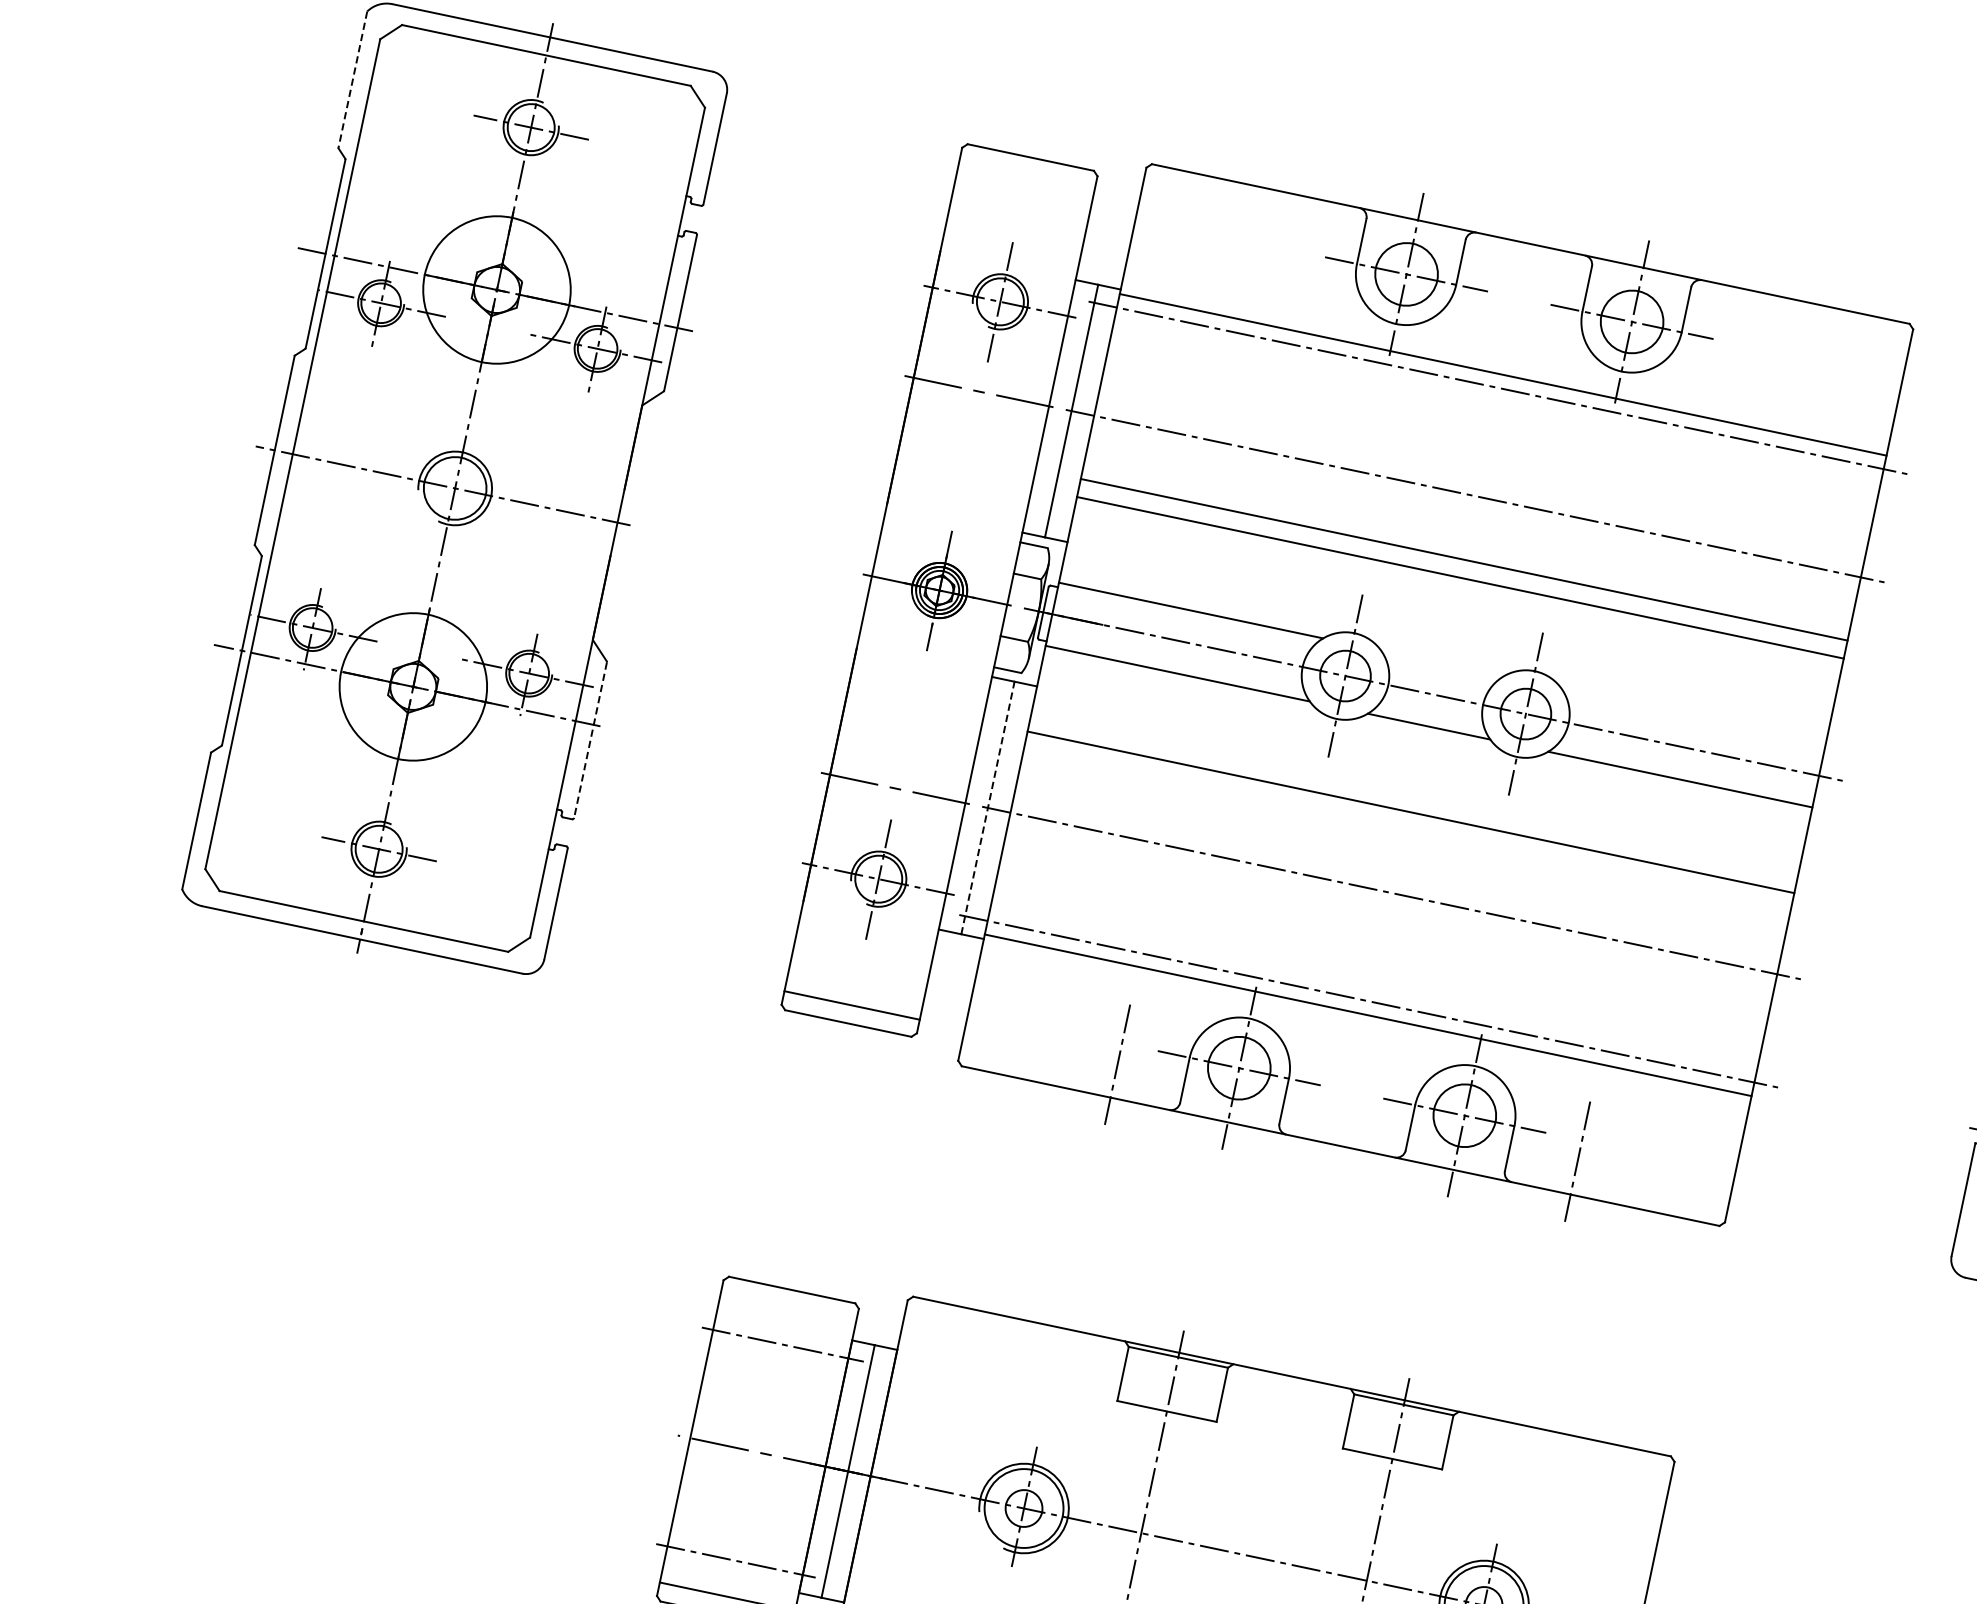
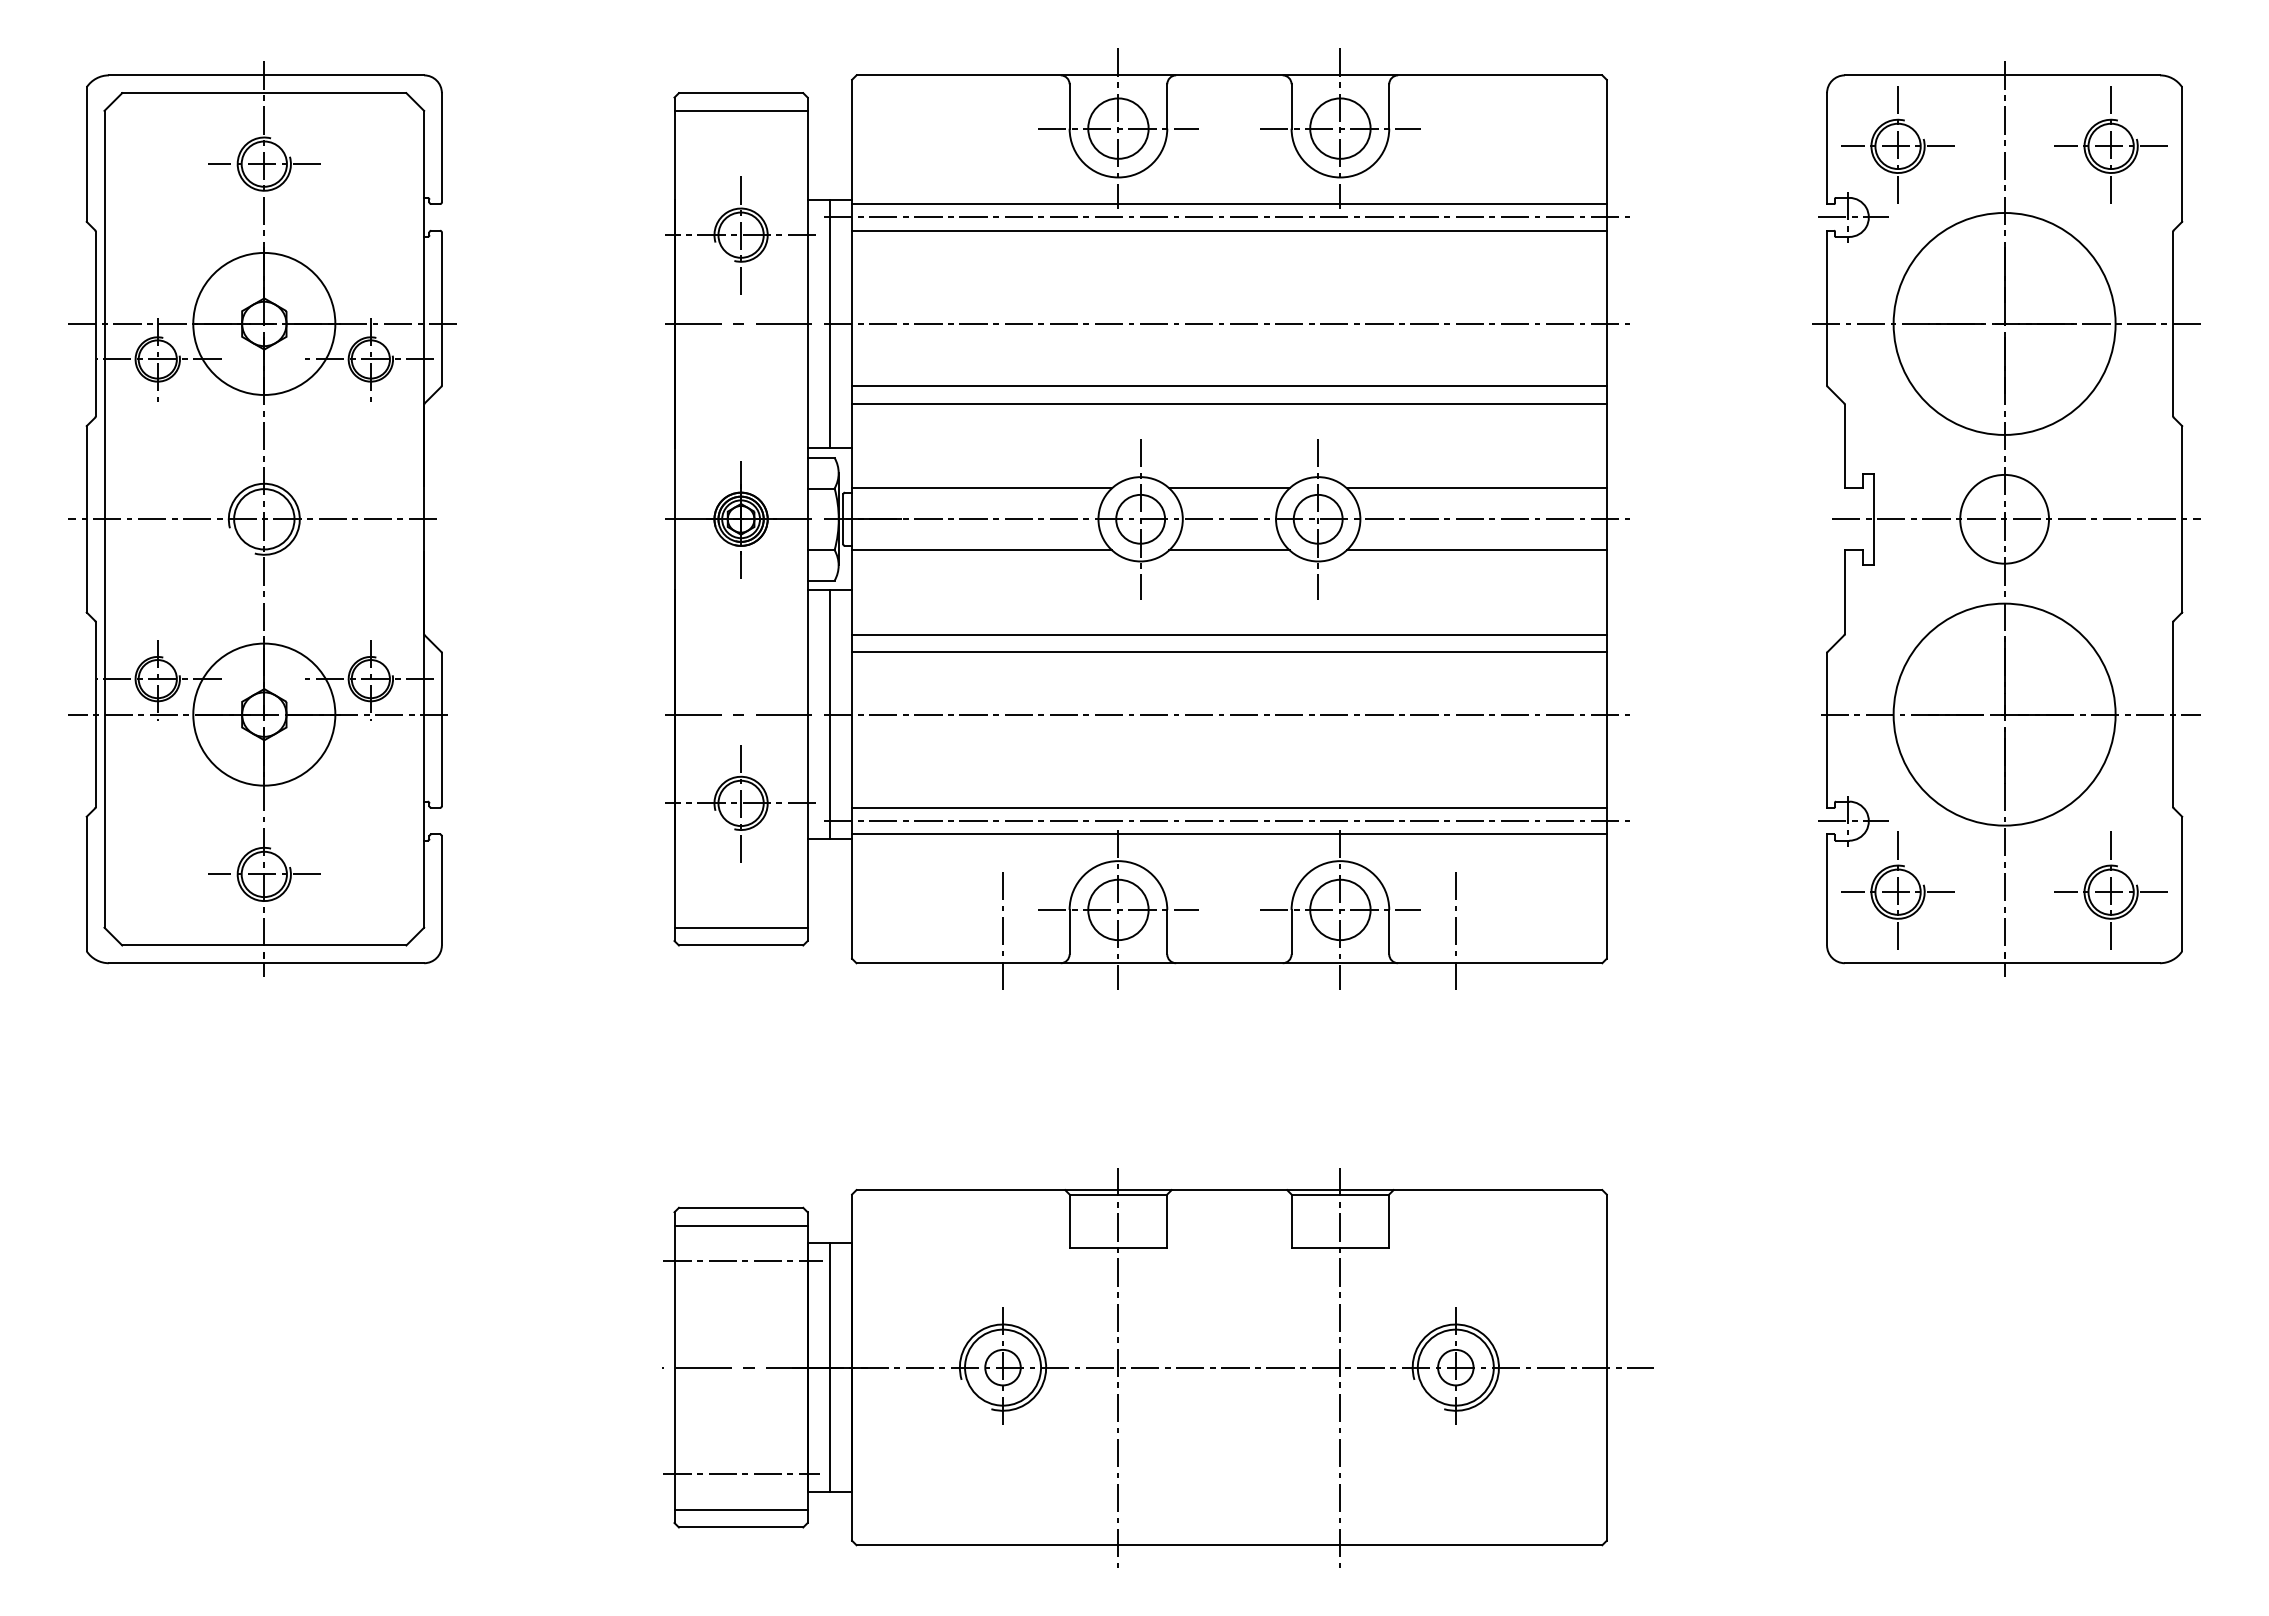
line: (352, 80) -> (86, 155), dashed -> solid
line: (1026, 175) -> (740, 110), added
line: (1497, 401) -> (1229, 230), added
line: (1442, 663) -> (1229, 488), added
line: (1693, 716) -> (1476, 488), added
line: (589, 740) -> (441, 730), dashed -> solid
line: (987, 807) -> (829, 714), dashed -> solid
line: (1407, 830) -> (1229, 652), added
line: (1374, 987) -> (1229, 807), added
line: (787, 1307) -> (740, 1225), added

